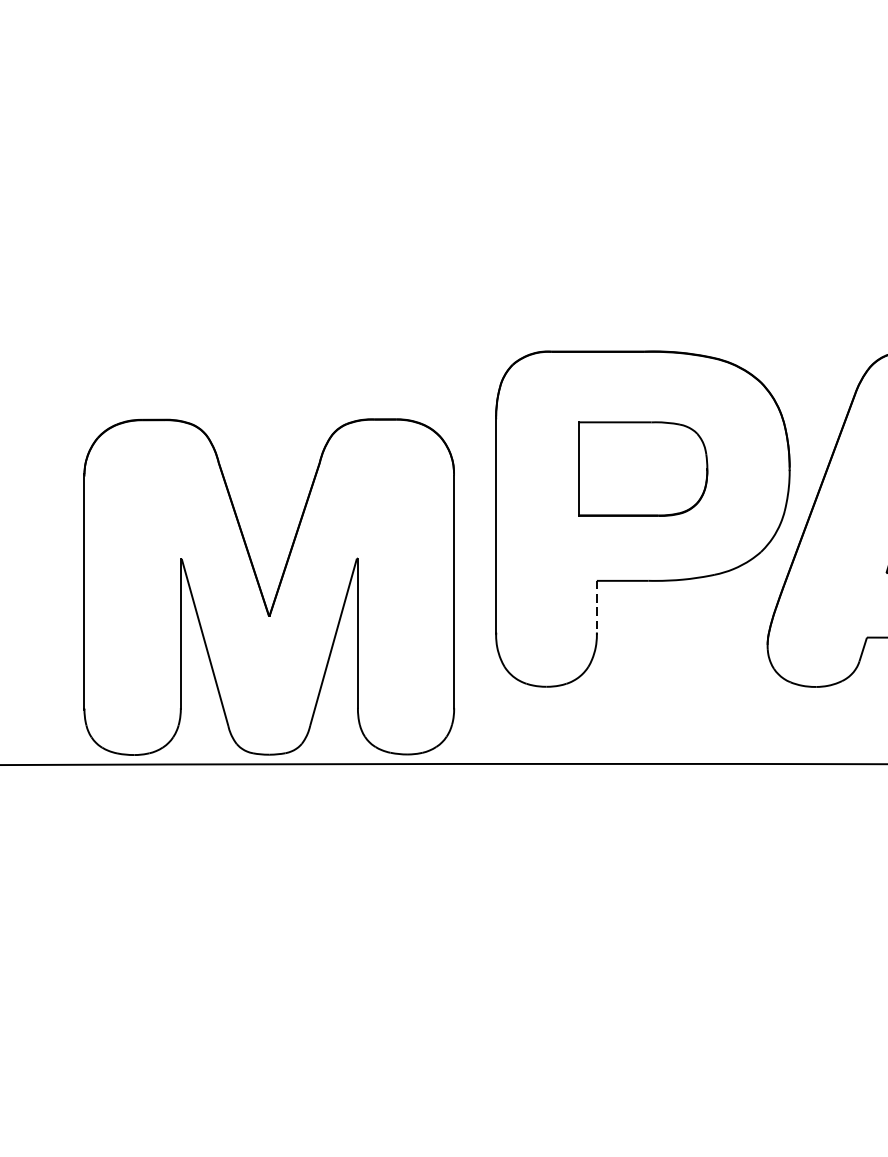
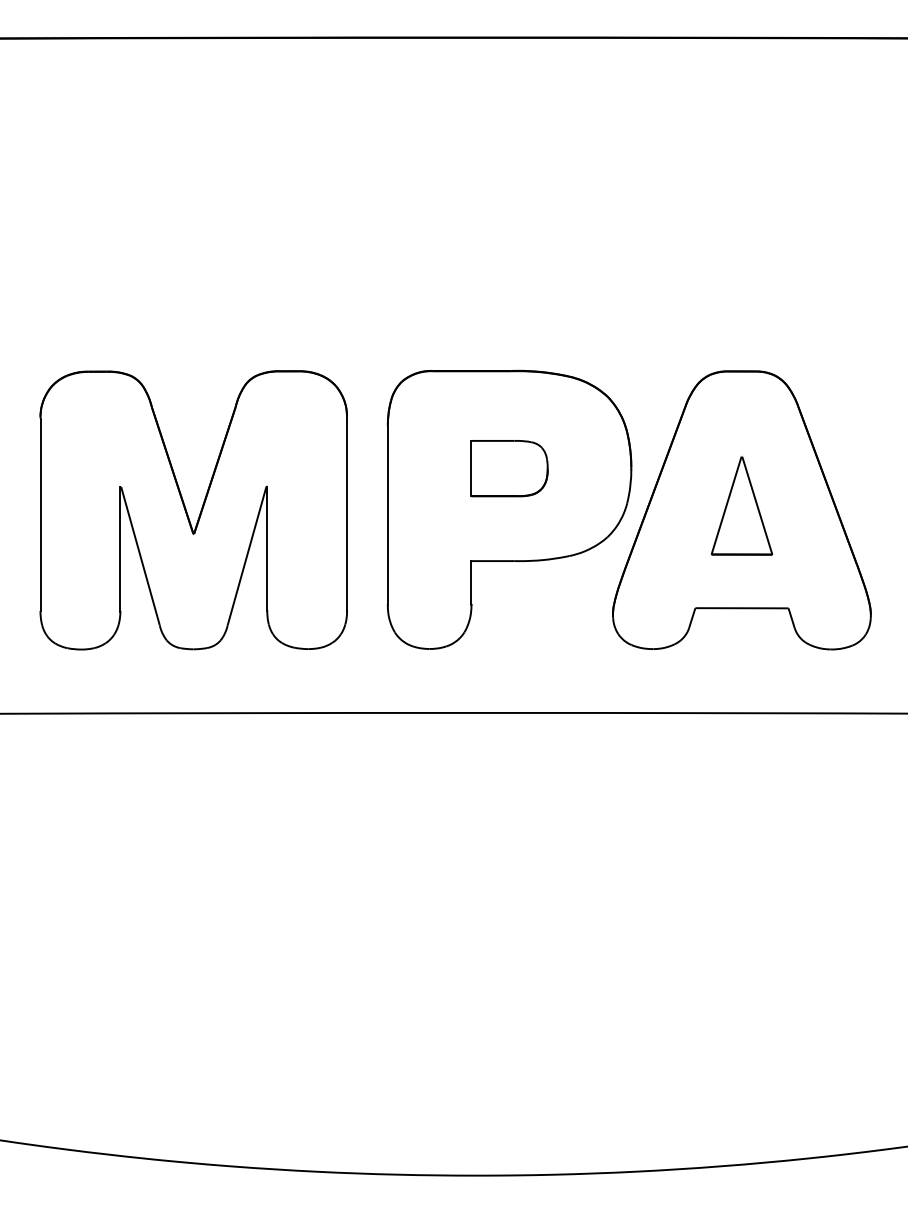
part: (642, 469) -> (509, 468), size x0.71
part: (261, 588) -> (187, 511), moved
line: (596, 606) -> (471, 582), dashed -> solid

